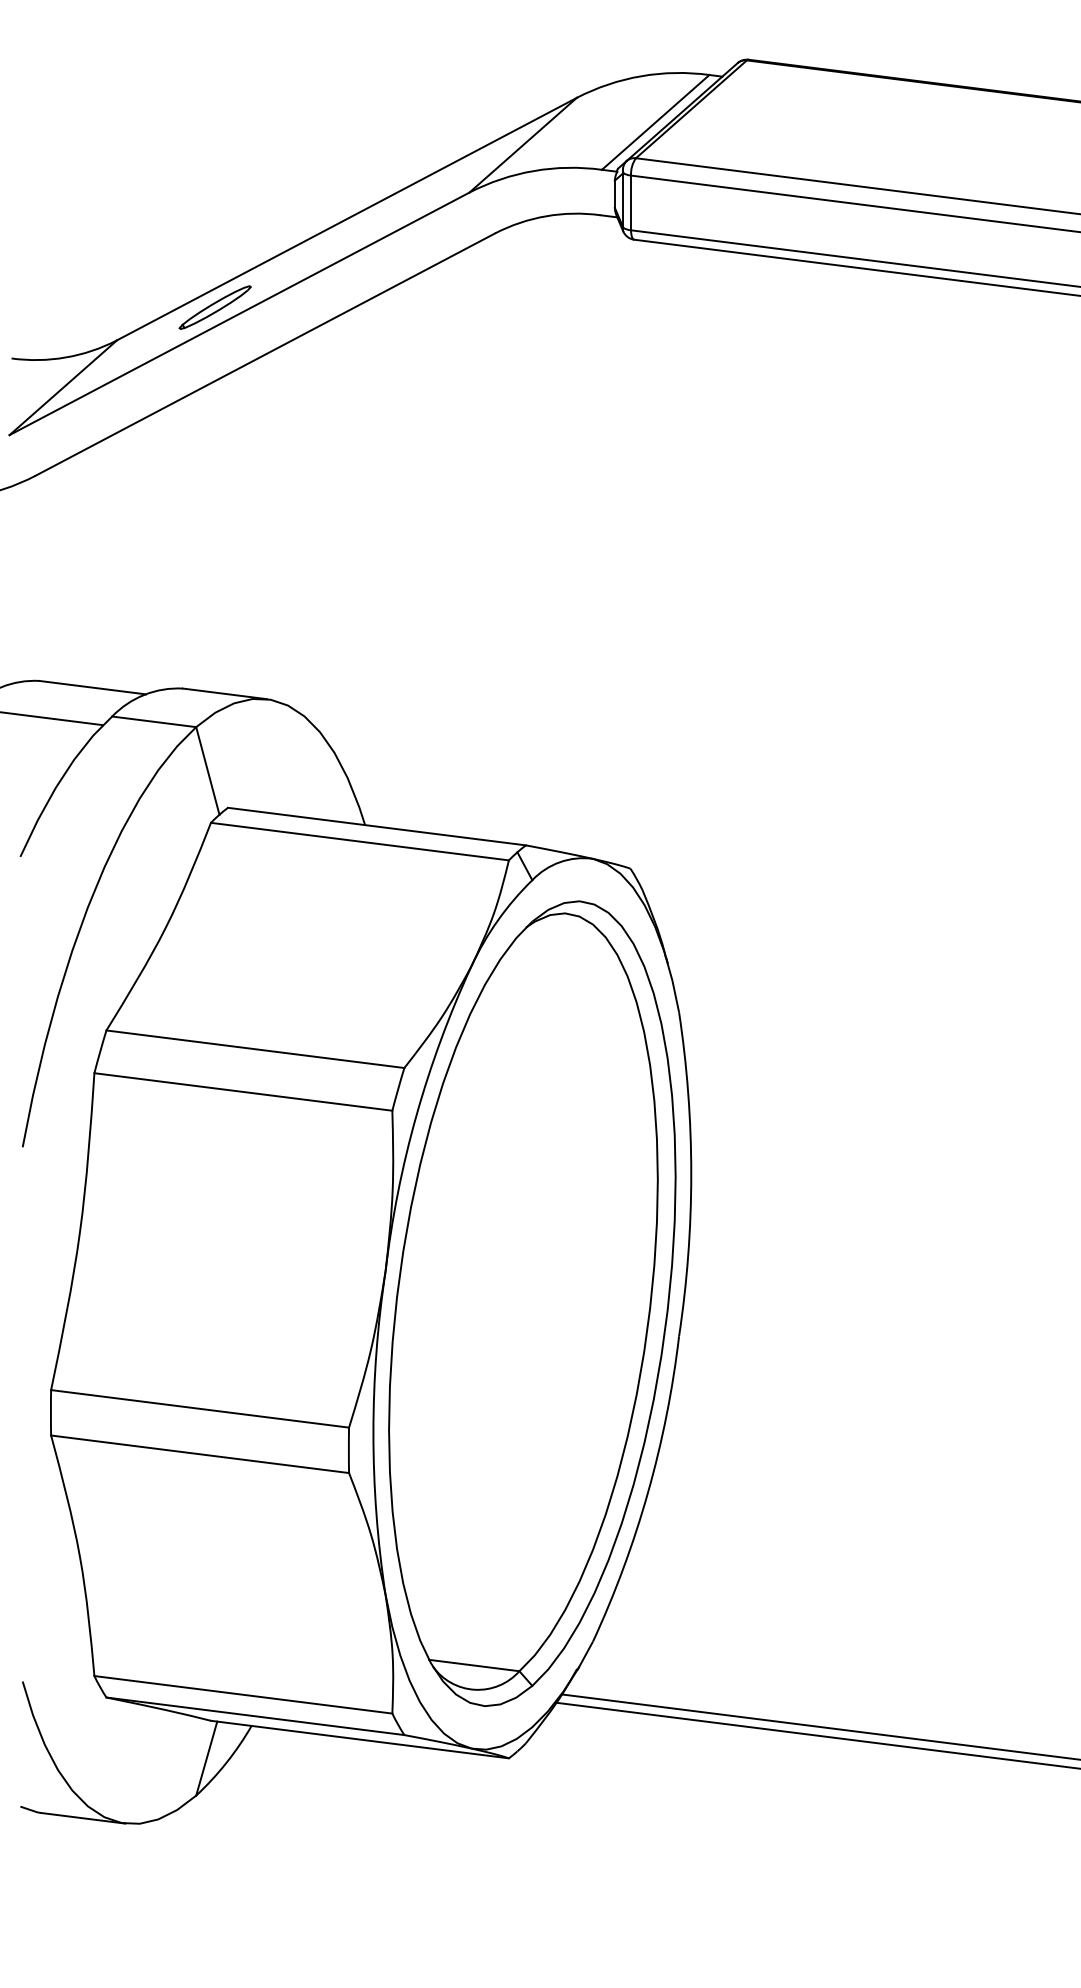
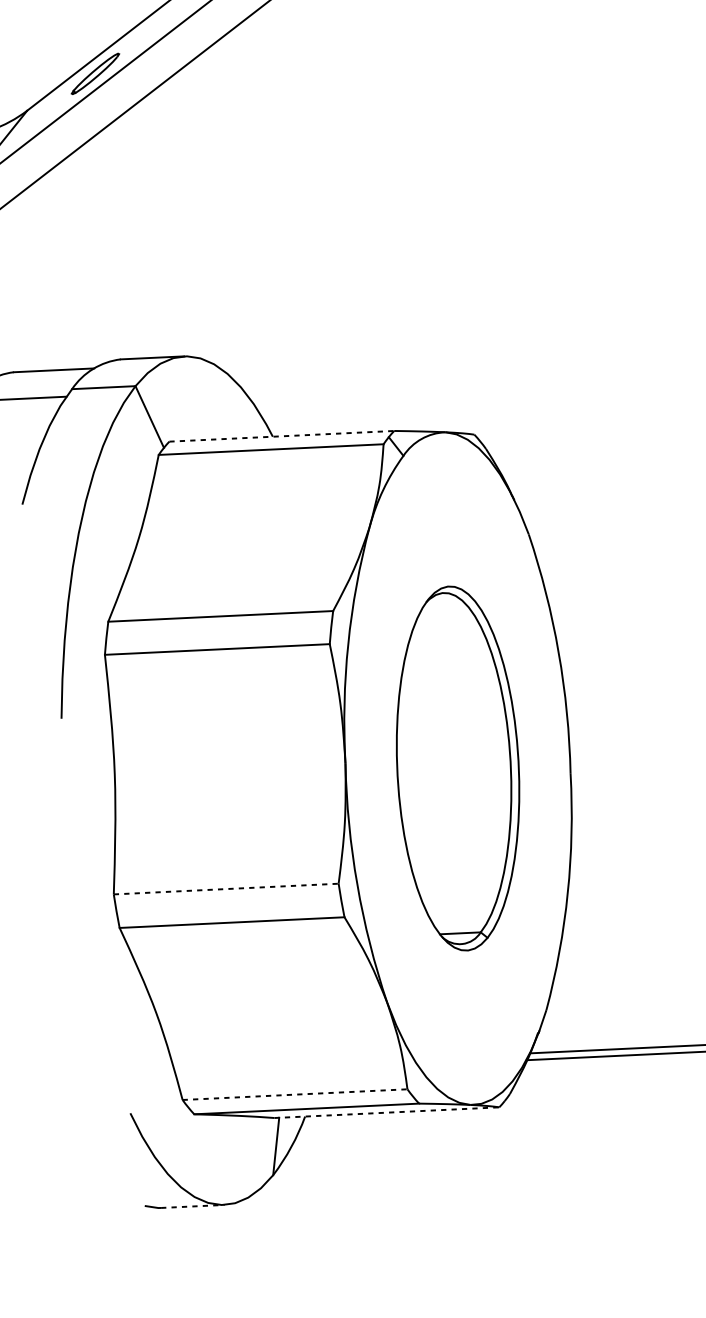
line: (377, 826) -> (282, 436), solid -> dashed
part: (532, 1303) -> (458, 768), size x0.6
line: (200, 1408) -> (226, 888), solid -> dashed
line: (243, 1694) -> (295, 1094), solid -> dashed
line: (360, 1739) -> (387, 1112), solid -> dashed
line: (83, 1818) -> (192, 1206), solid -> dashed

